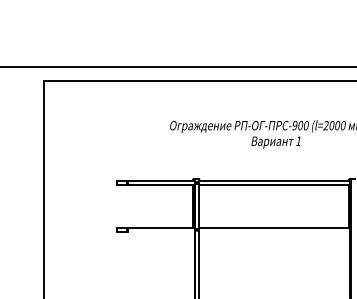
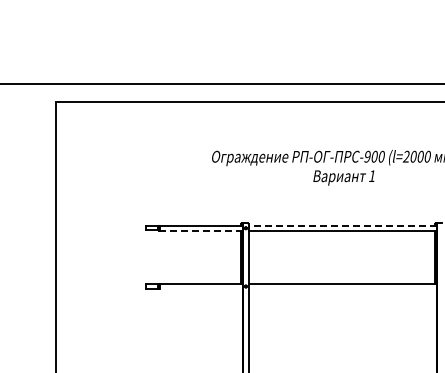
line: (274, 180) -> (342, 225), solid -> dashed
line: (161, 184) -> (201, 230), solid -> dashed

